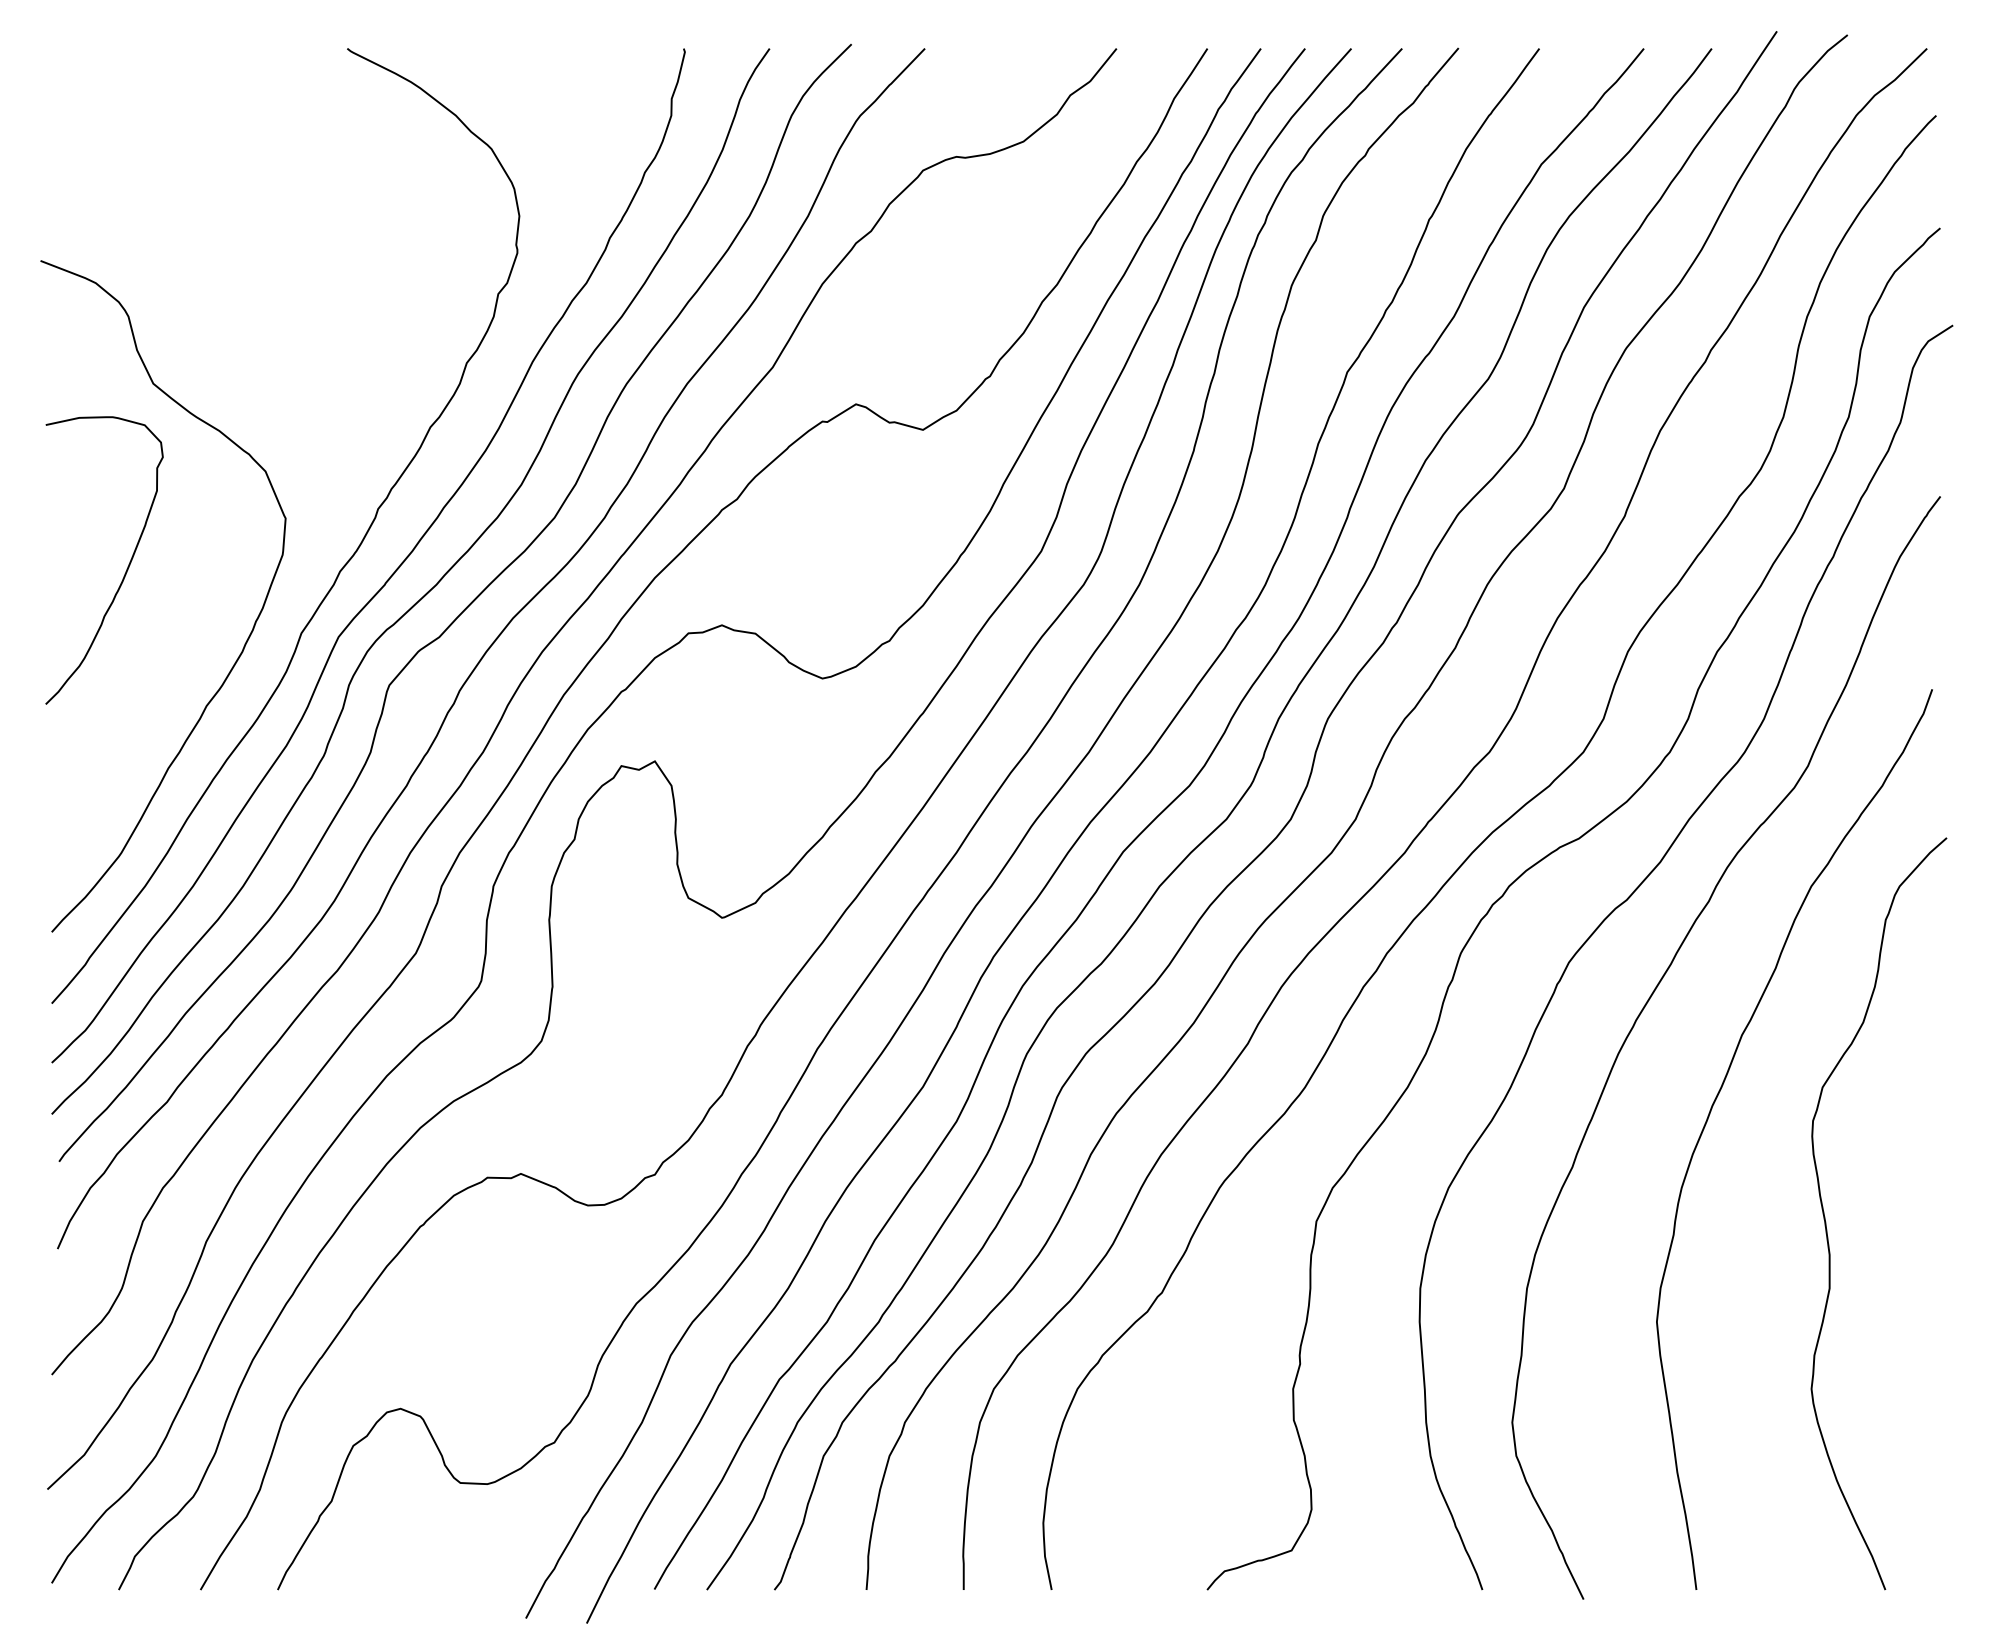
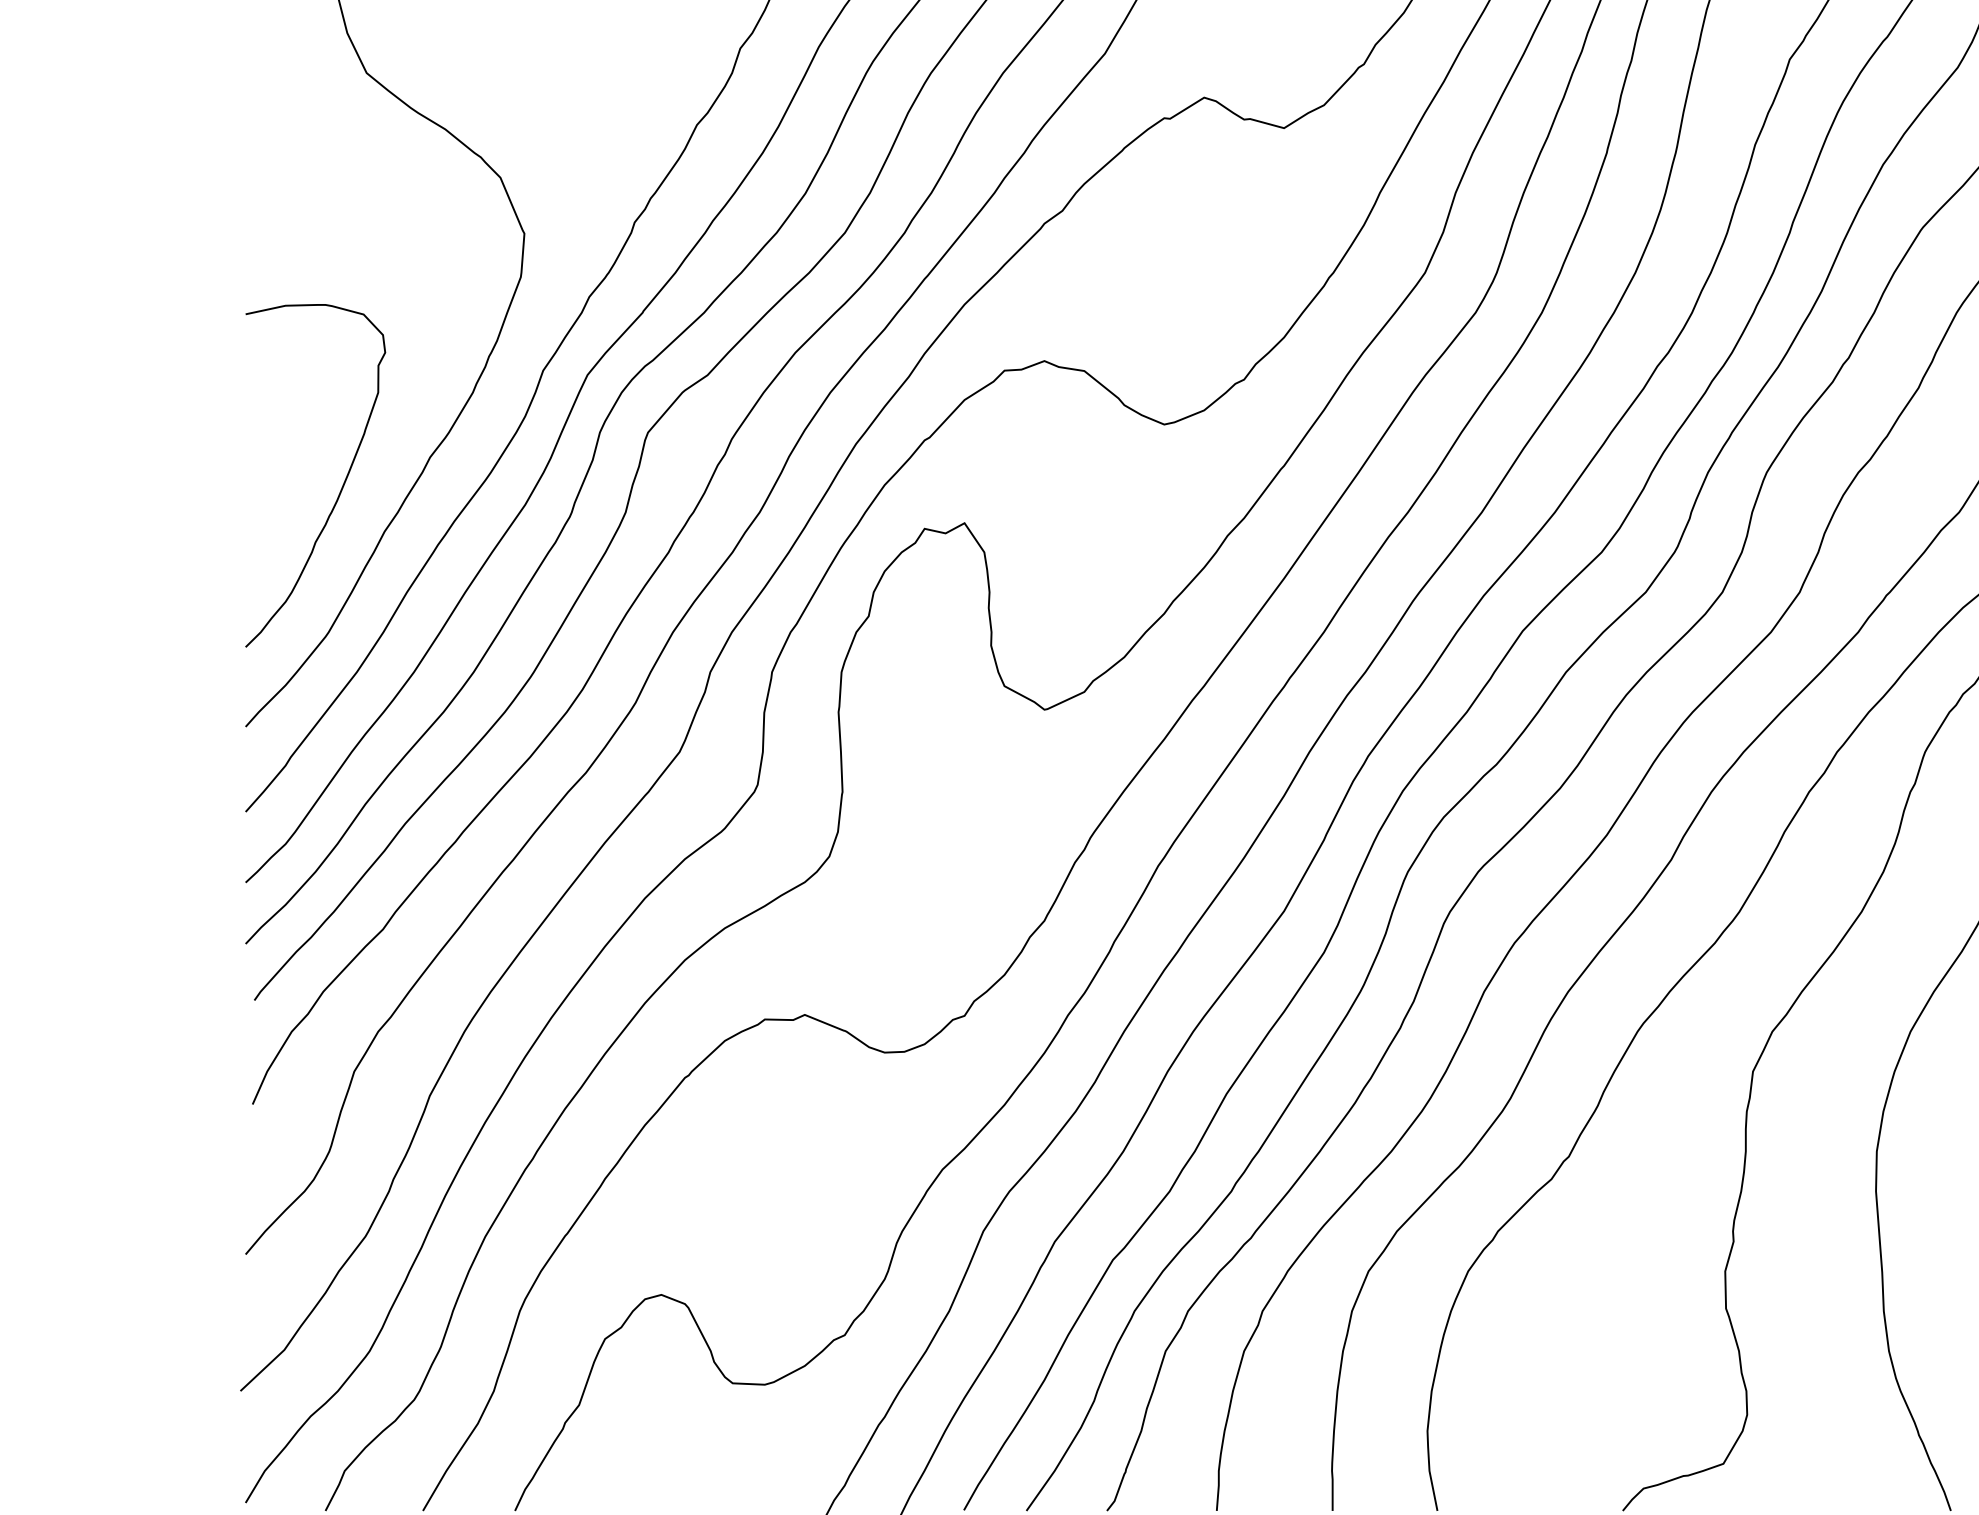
curve: (125, 571) -> (340, 488), moved

